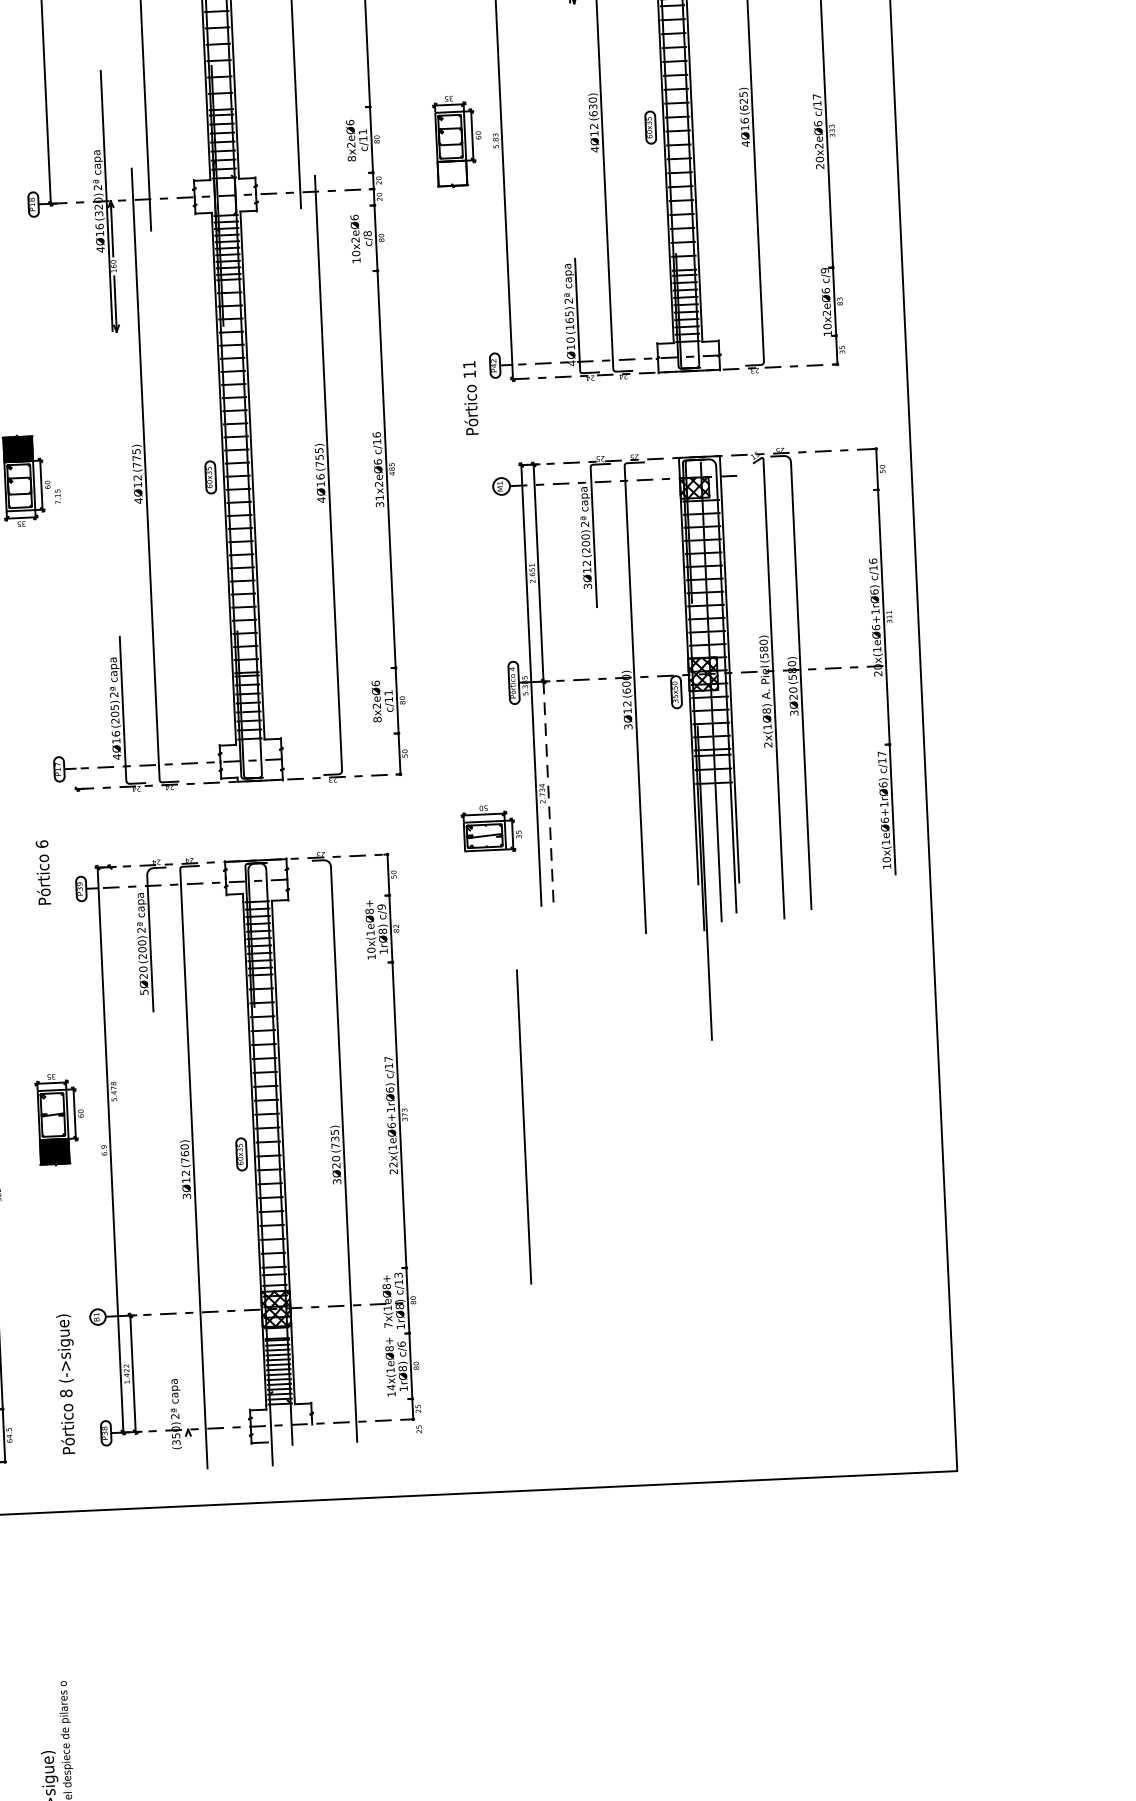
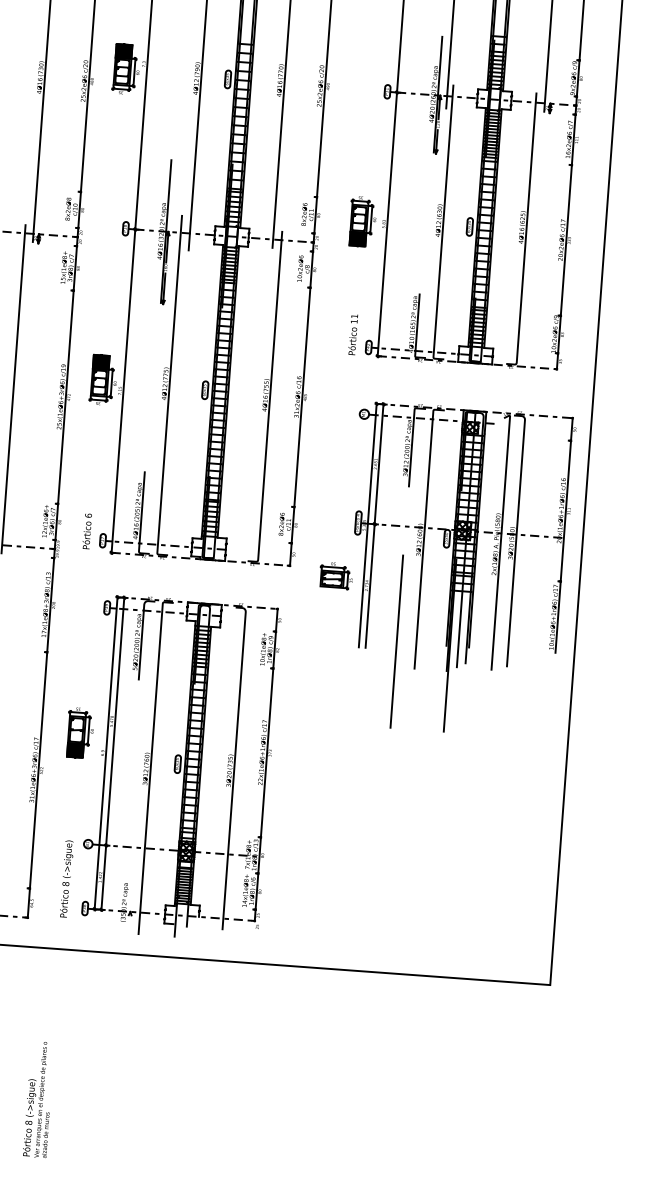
fill: (451, 172) -> (357, 238), added
text: (471, 397) -> (353, 334), moved
line: (64, 495) -> (123, 390), added
line: (549, 794) -> (370, 586), dashed -> solid
part: (489, 830) -> (335, 576), moved
text: (41, 872) -> (86, 531), moved
line: (120, 1091) -> (115, 721), added
line: (523, 1126) -> (396, 641), moved

